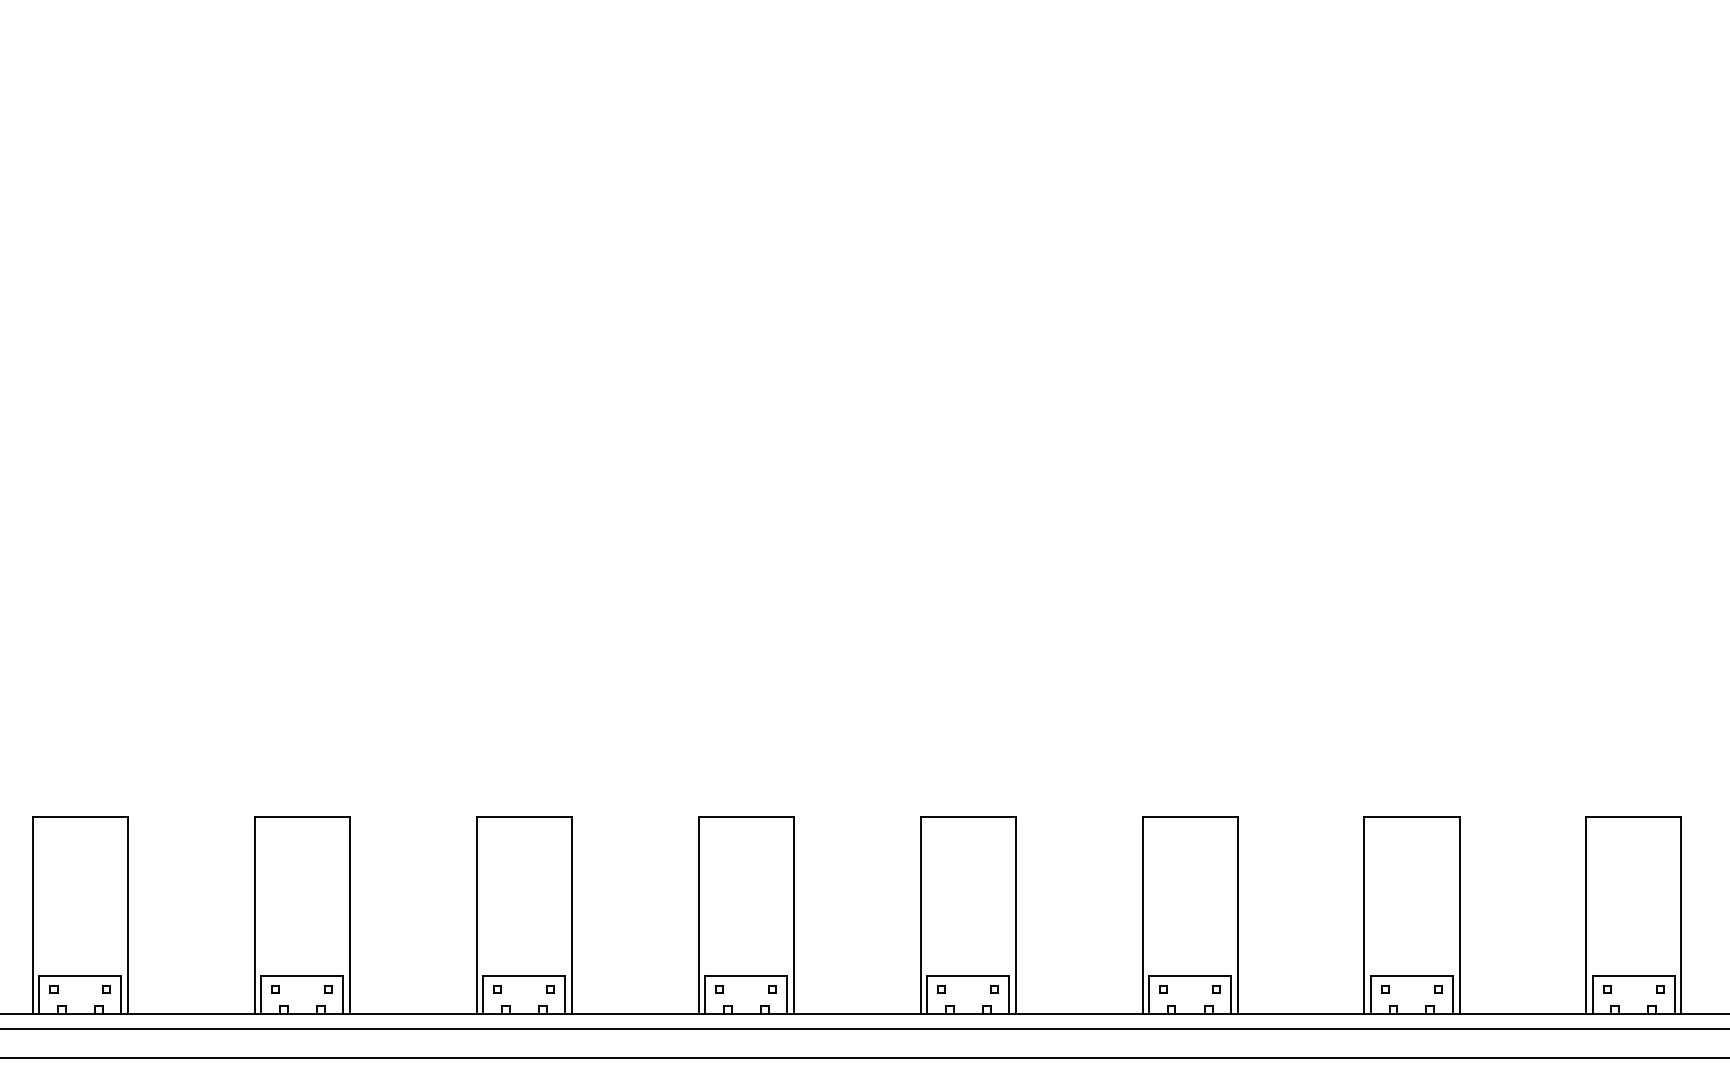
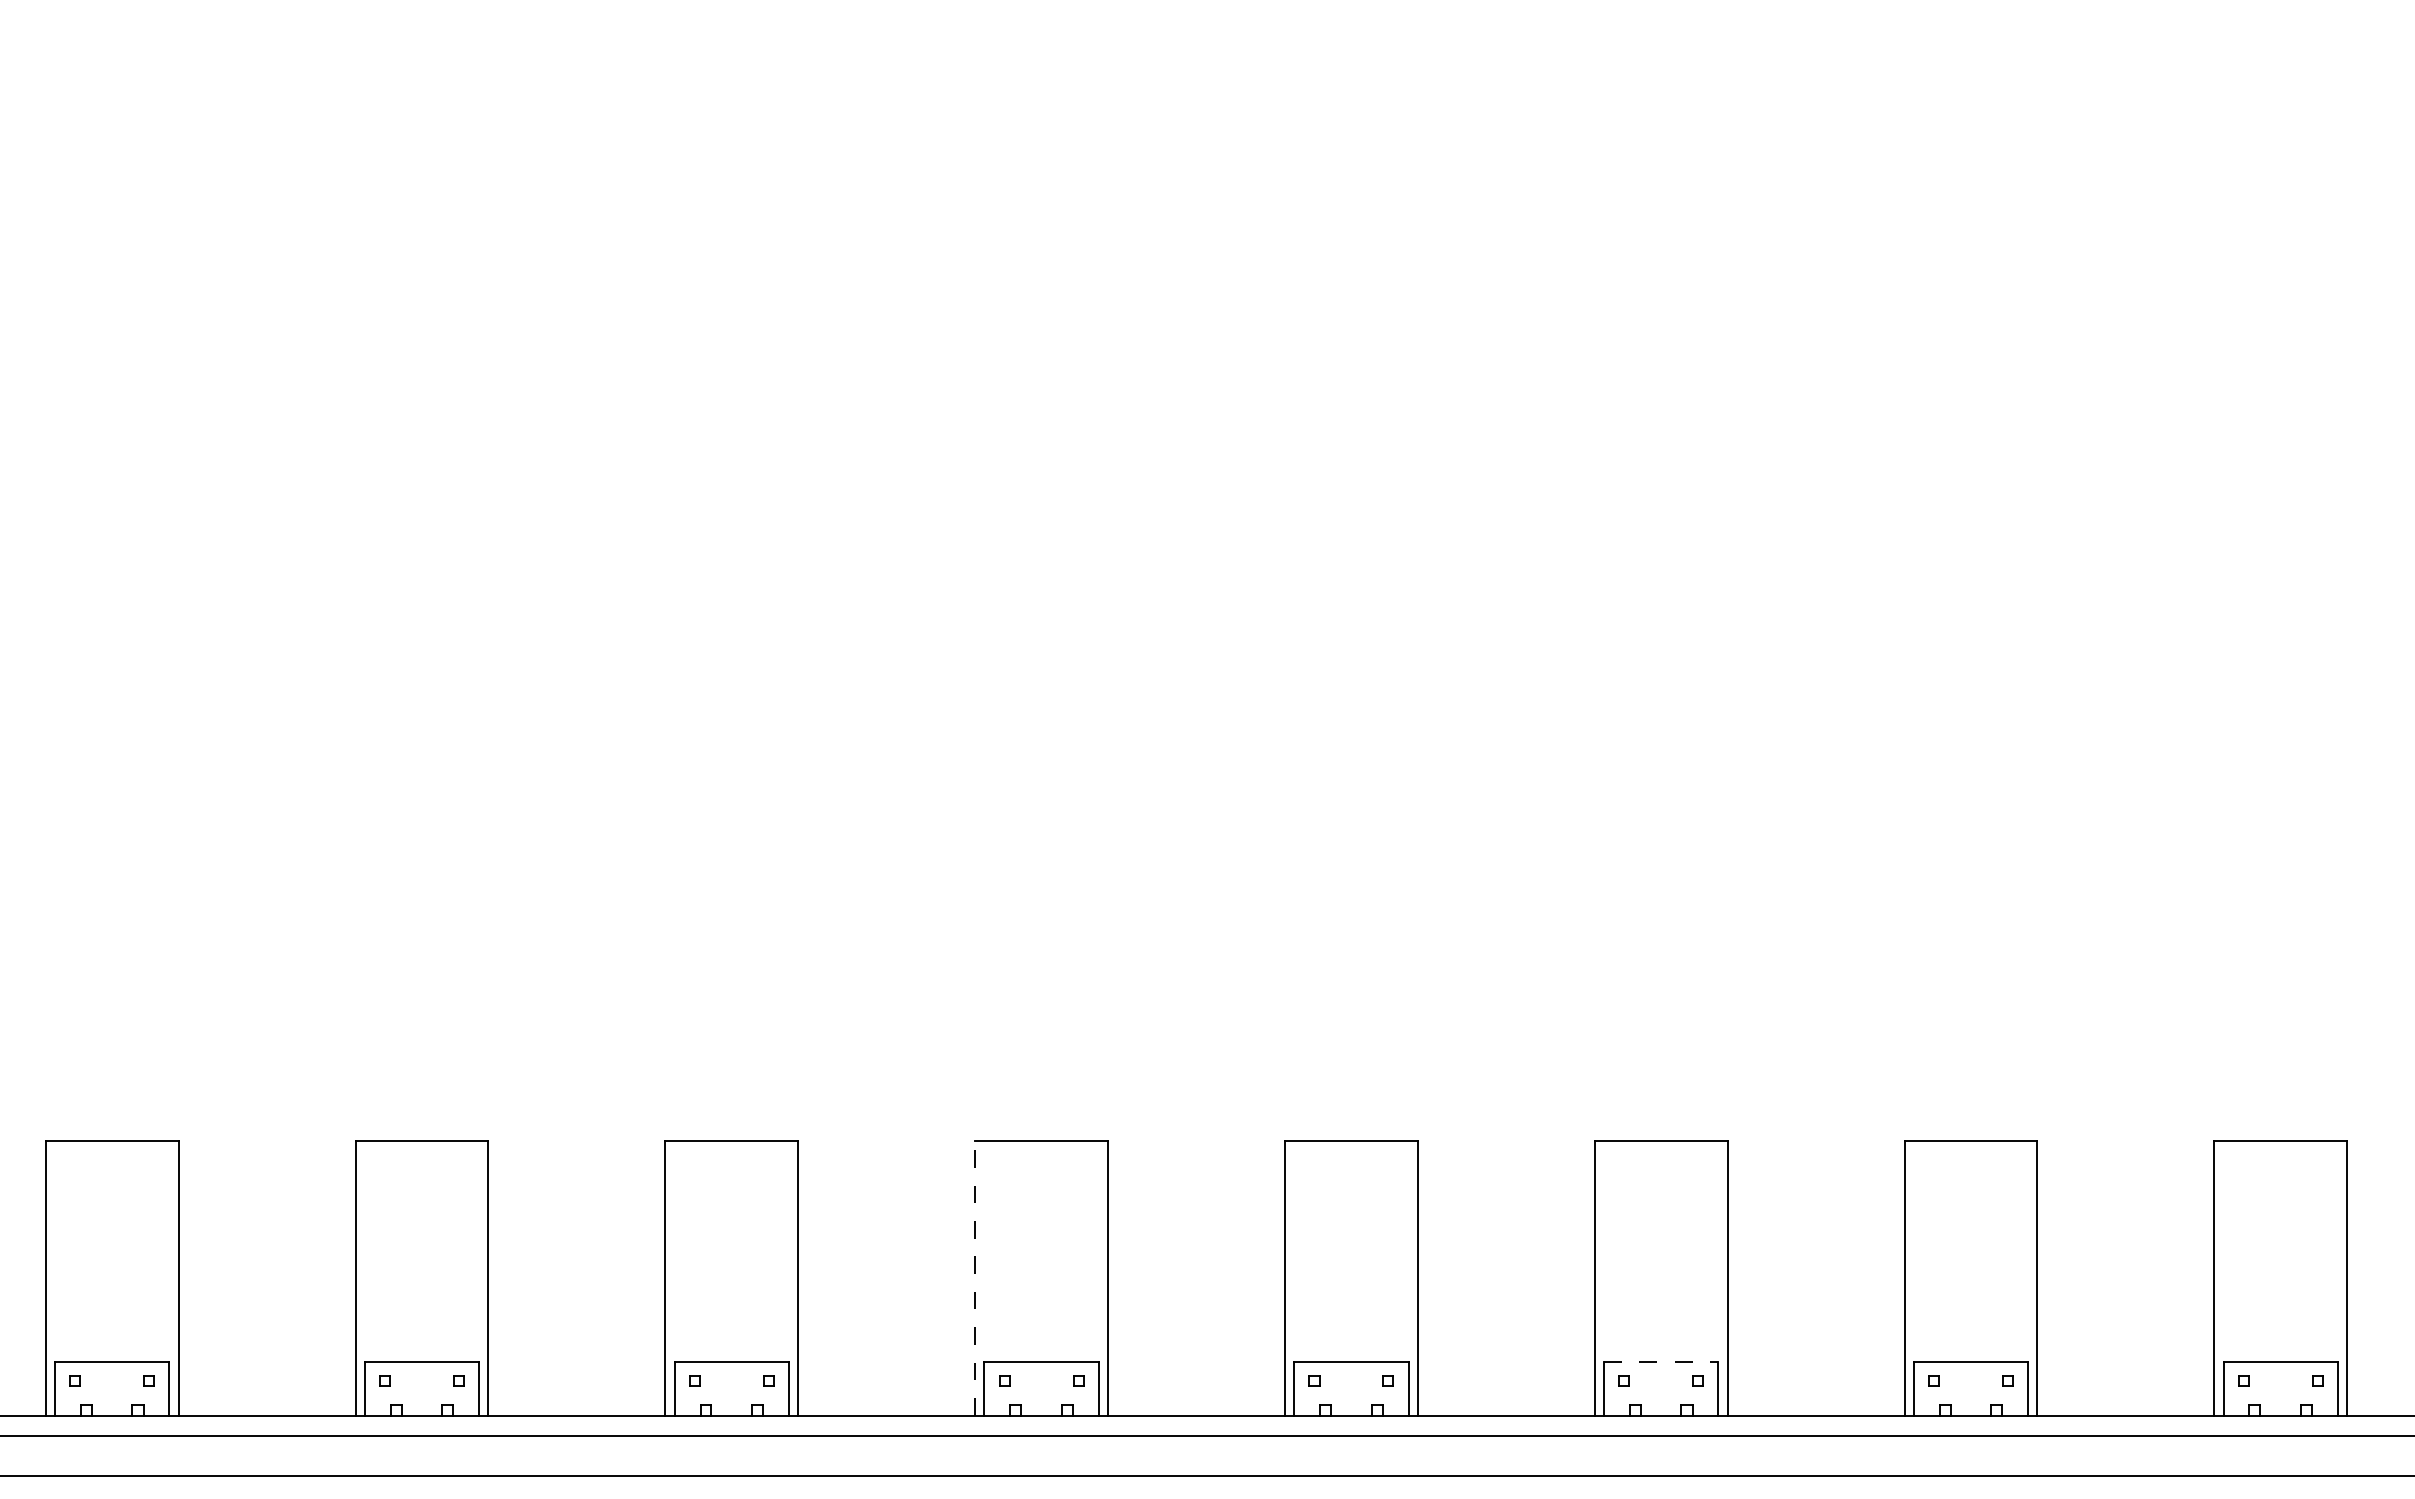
line: (698, 915) -> (975, 1277), solid -> dashed
line: (1190, 976) -> (1661, 1362), solid -> dashed

